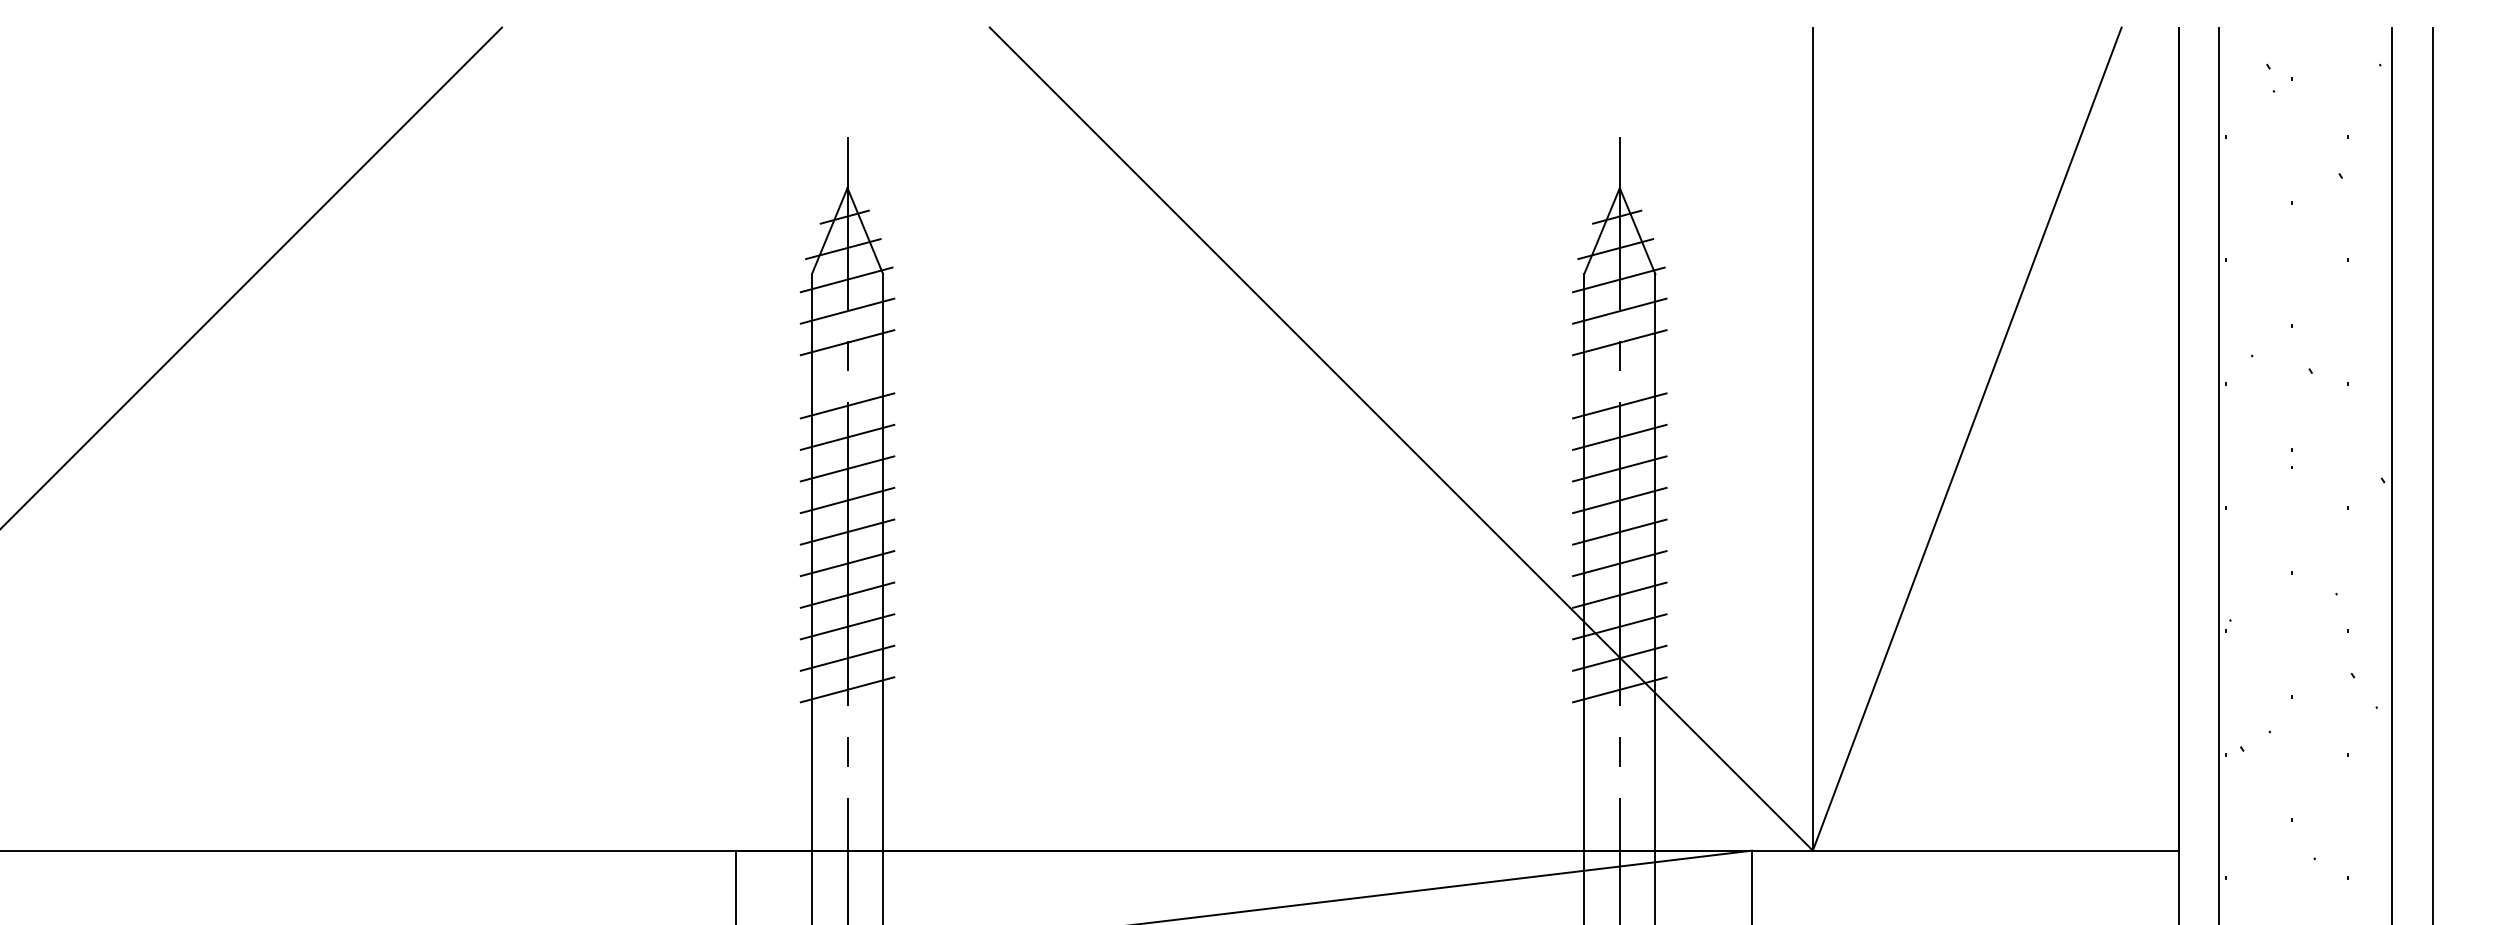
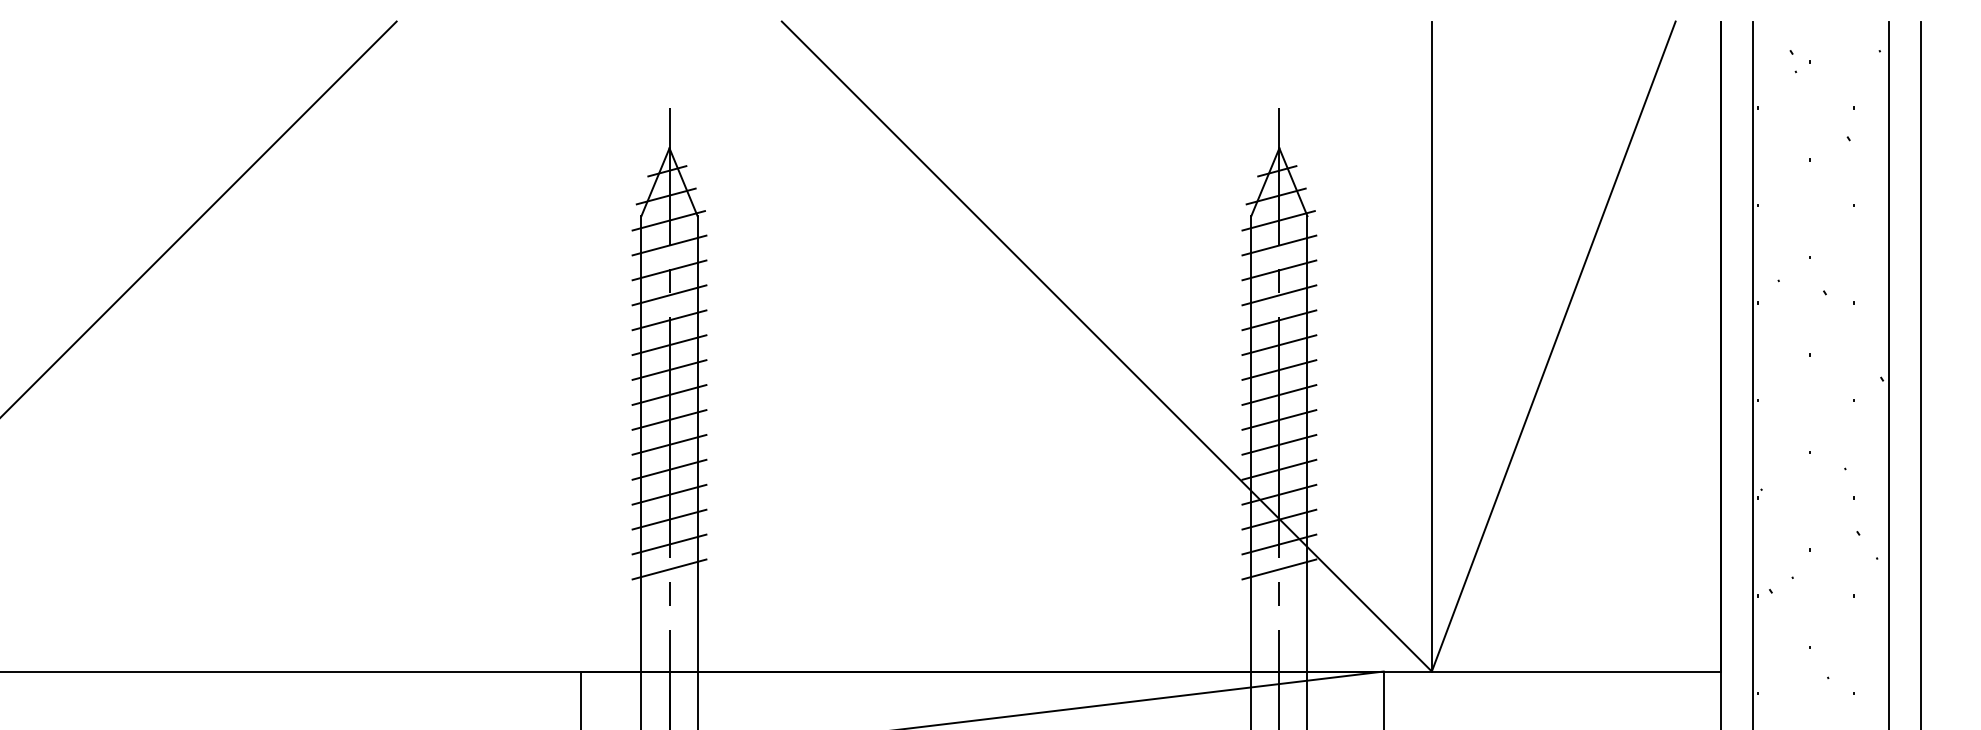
line: (847, 373) -> (669, 294), added
line: (1619, 373) -> (1279, 294), added
line: (847, 721) -> (669, 569), added
line: (1619, 721) -> (1279, 569), added

